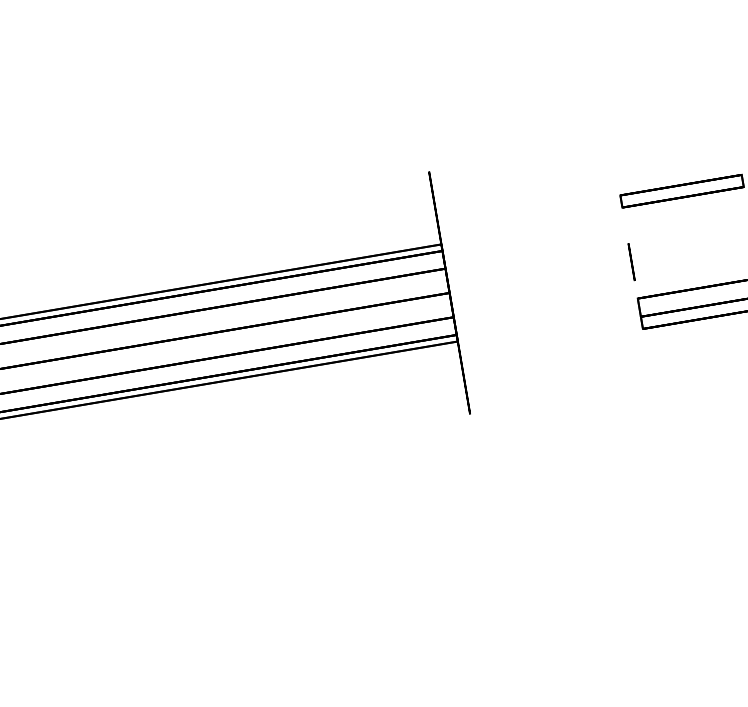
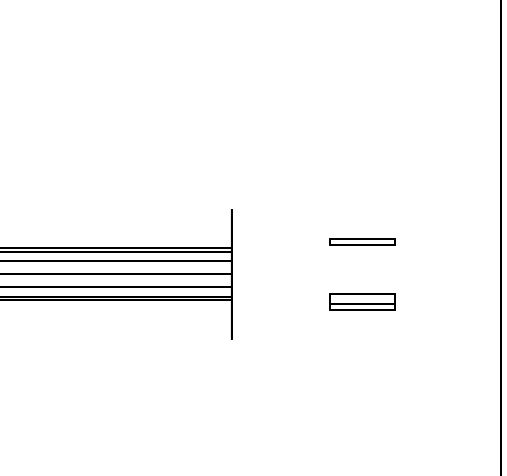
circle: (631, 262) -> (329, 274), removed

